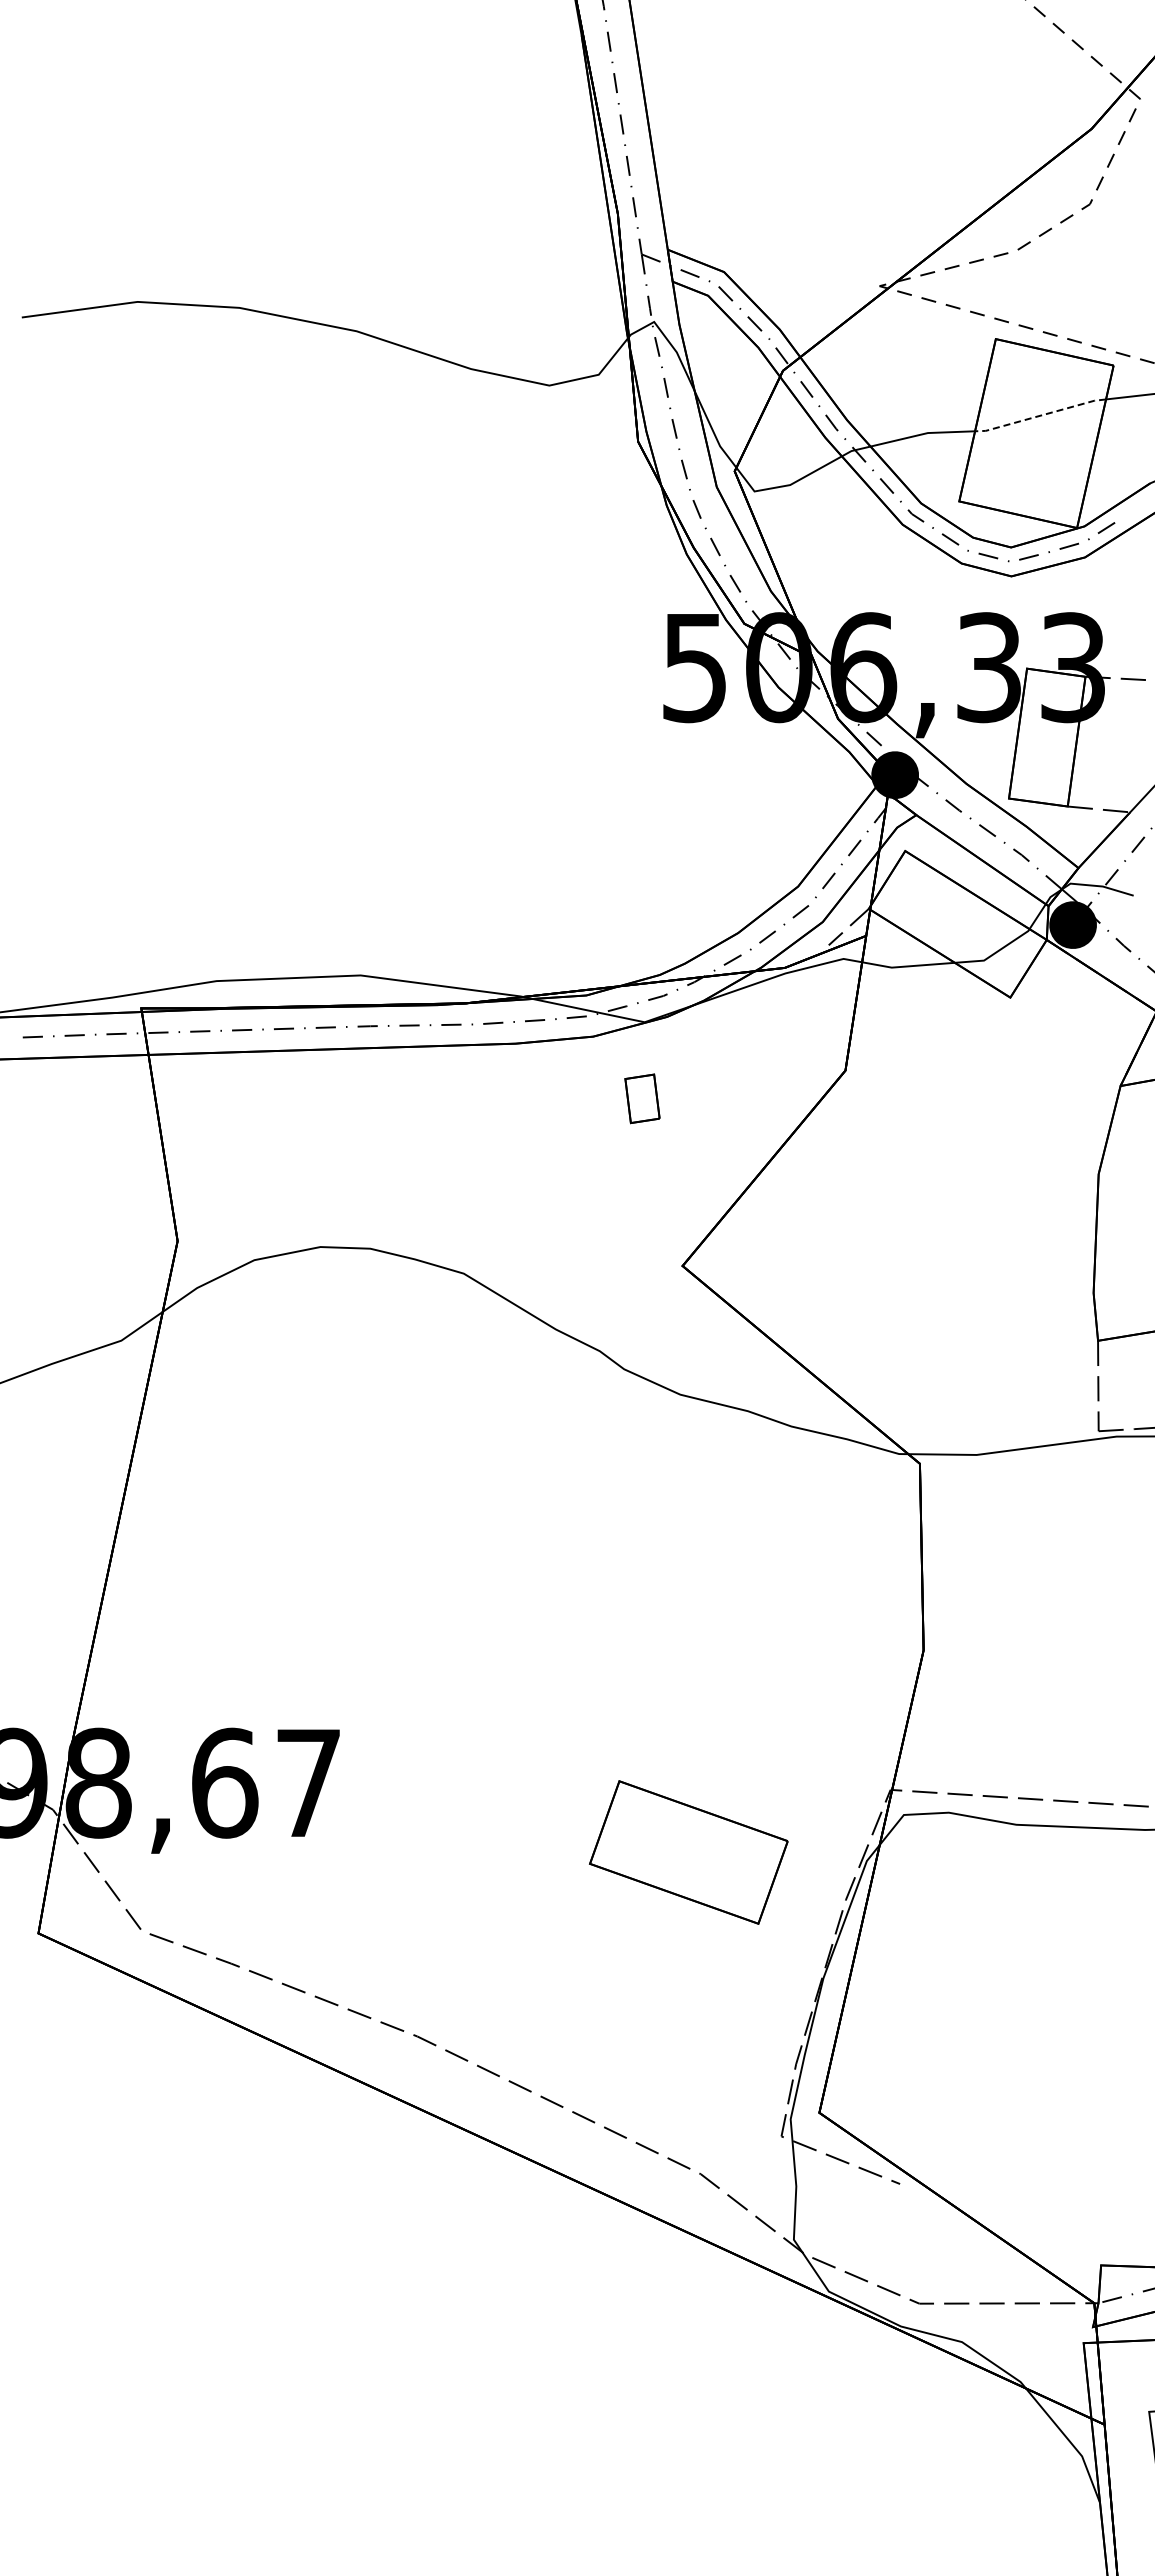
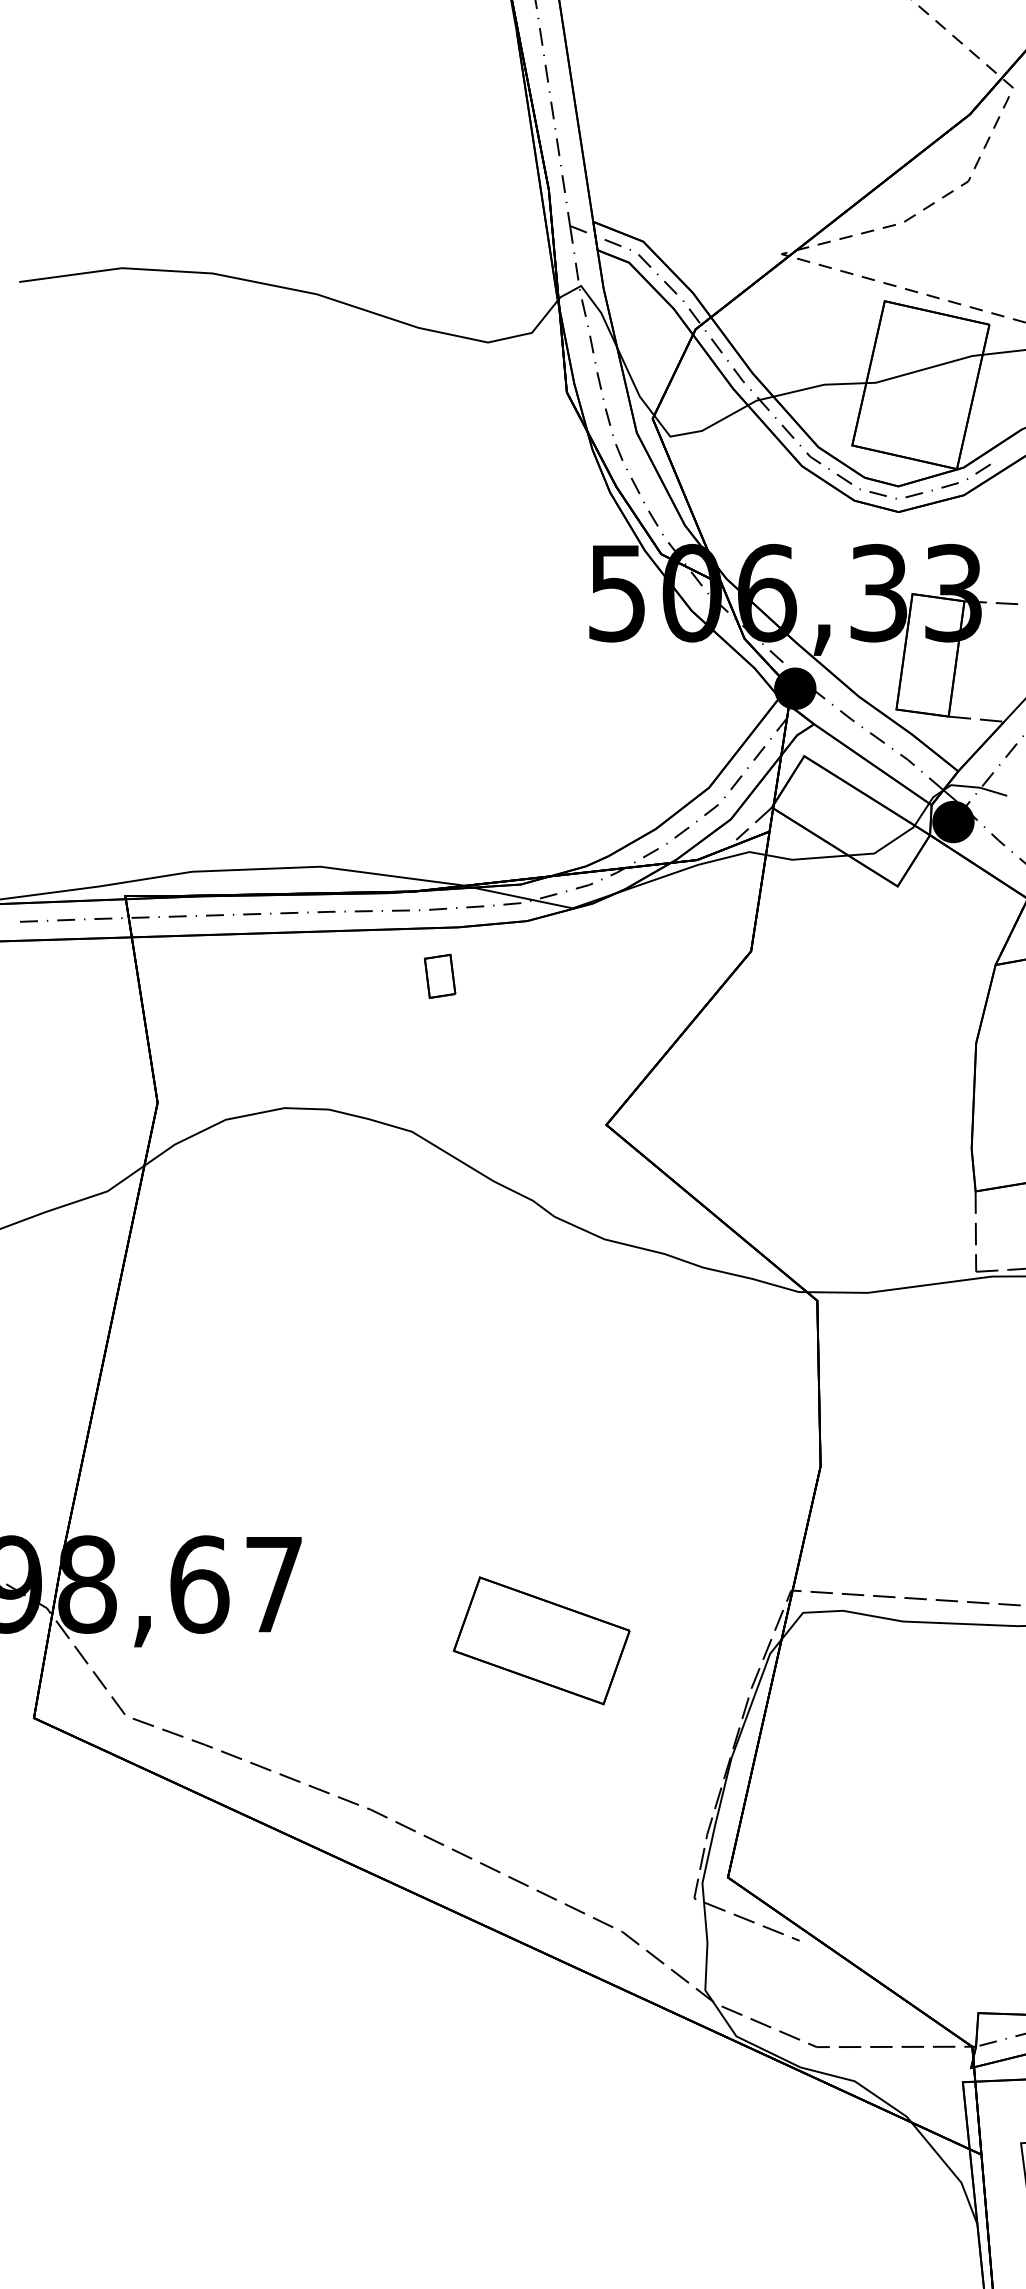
line: (1040, 415) -> (924, 369), dashed -> solid
part: (642, 1098) -> (440, 976), moved
part: (688, 1852) -> (541, 1640), moved

